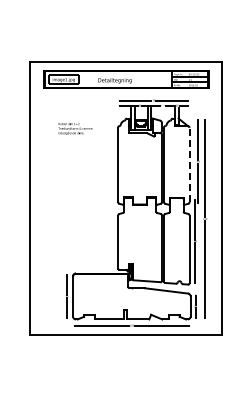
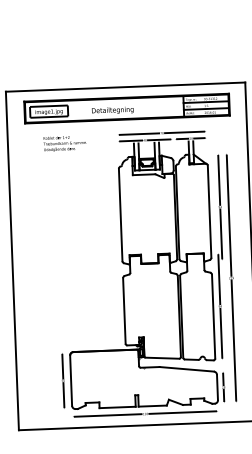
text: (75, 128) -> (64, 143), moved
line: (189, 164) -> (209, 211), dashed -> solid

